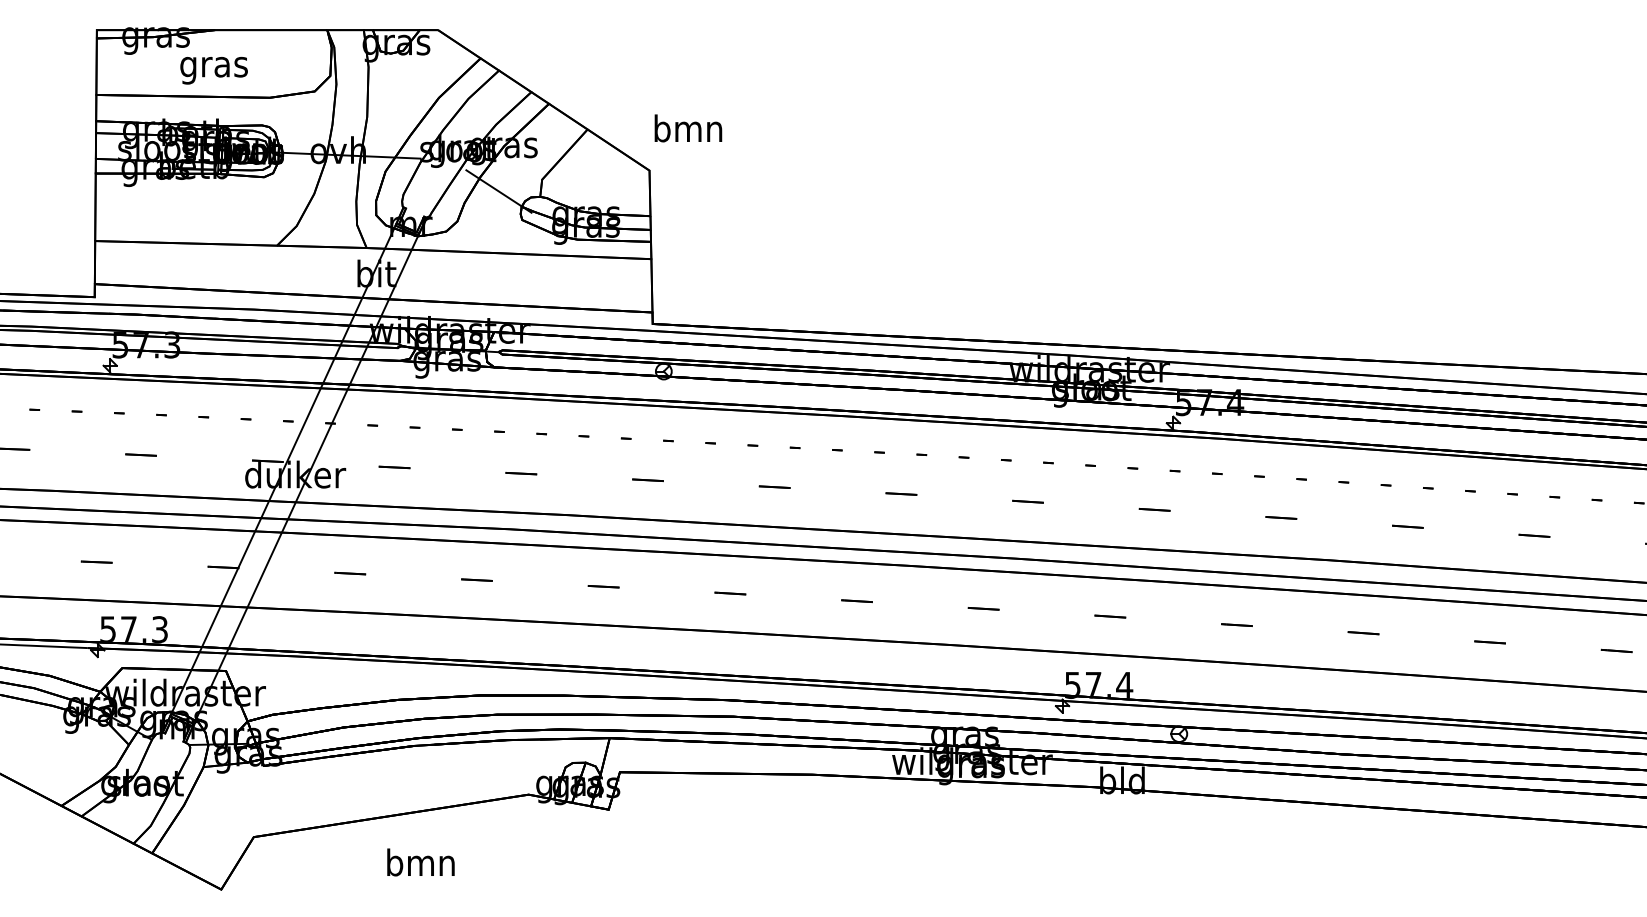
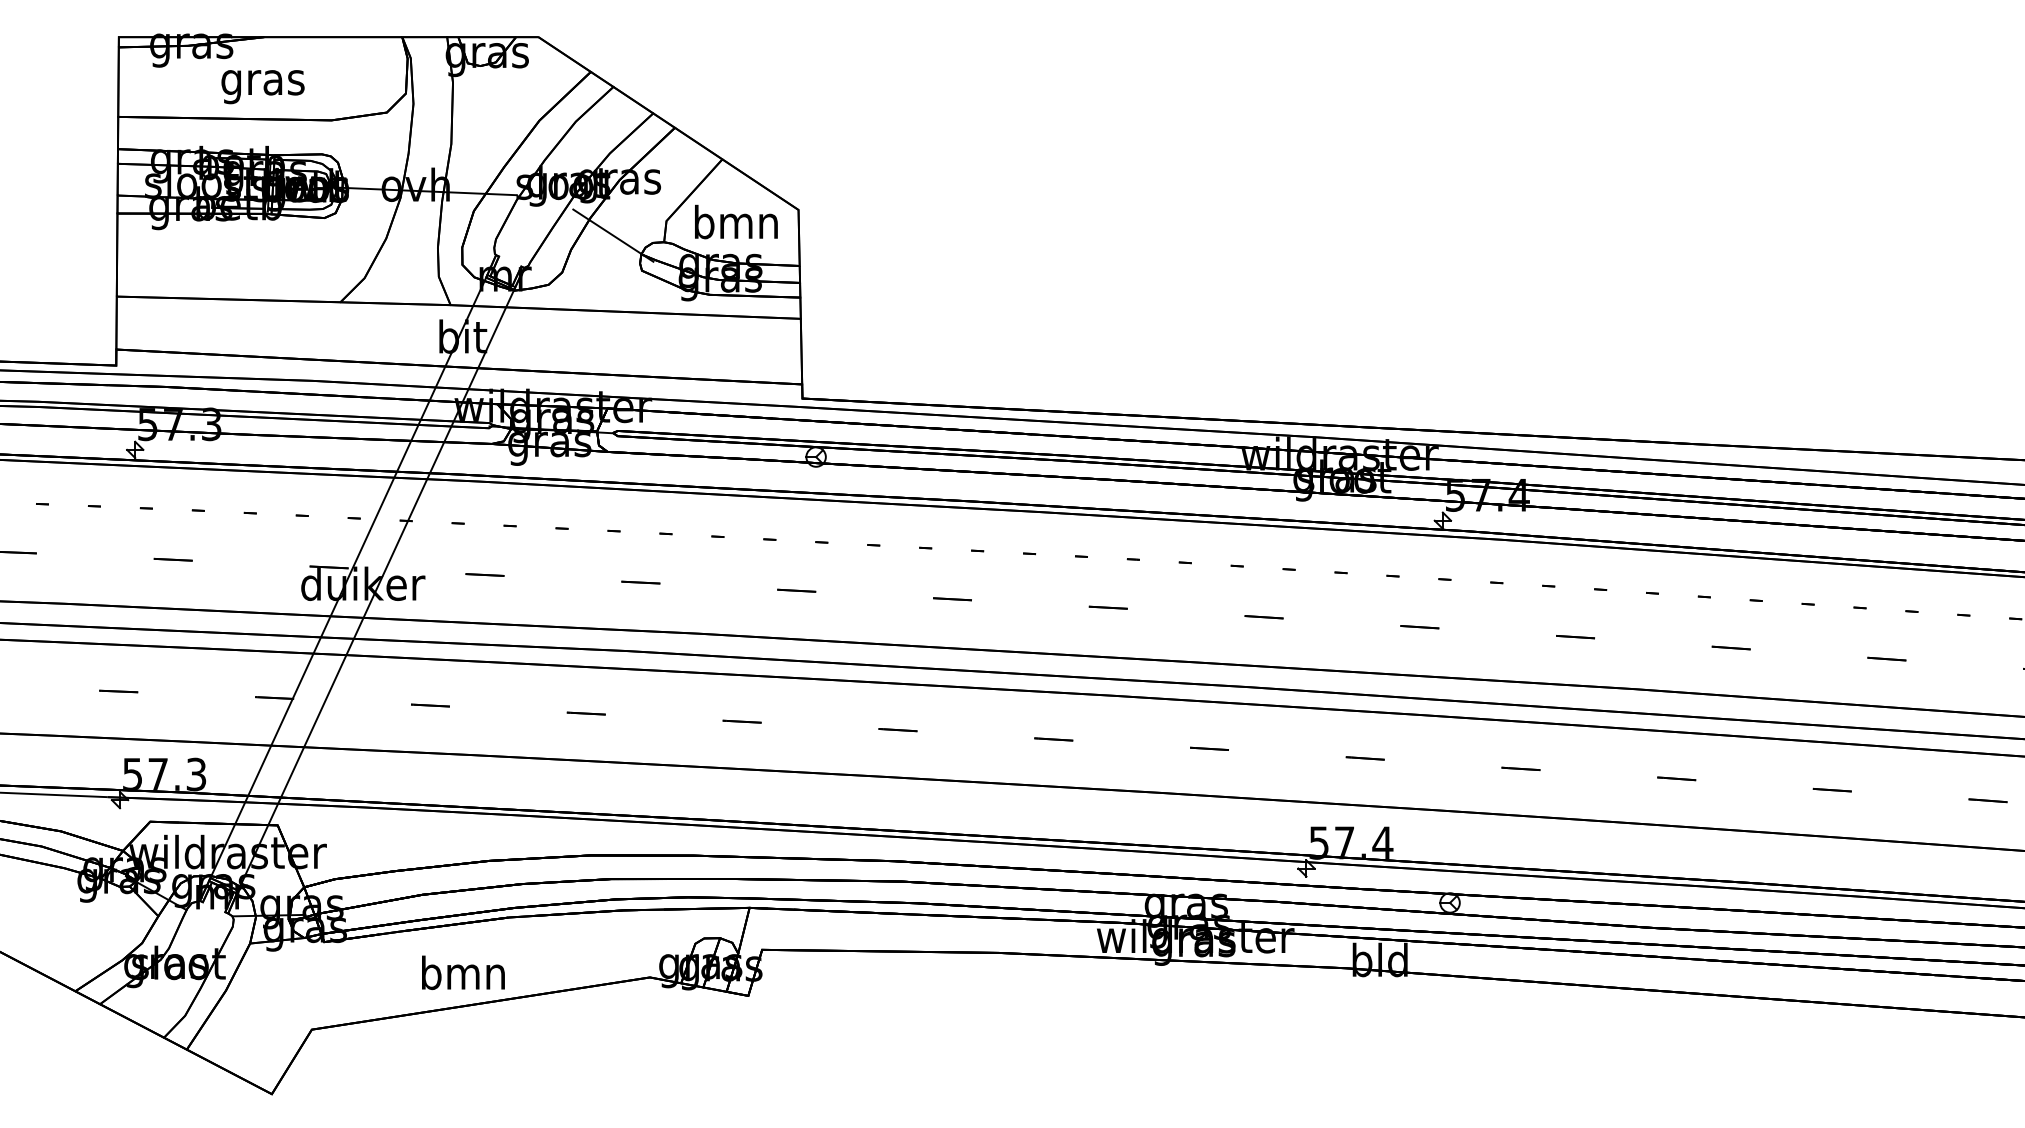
text: (688, 127) -> (736, 221), moved
text: (421, 862) -> (463, 972), moved

